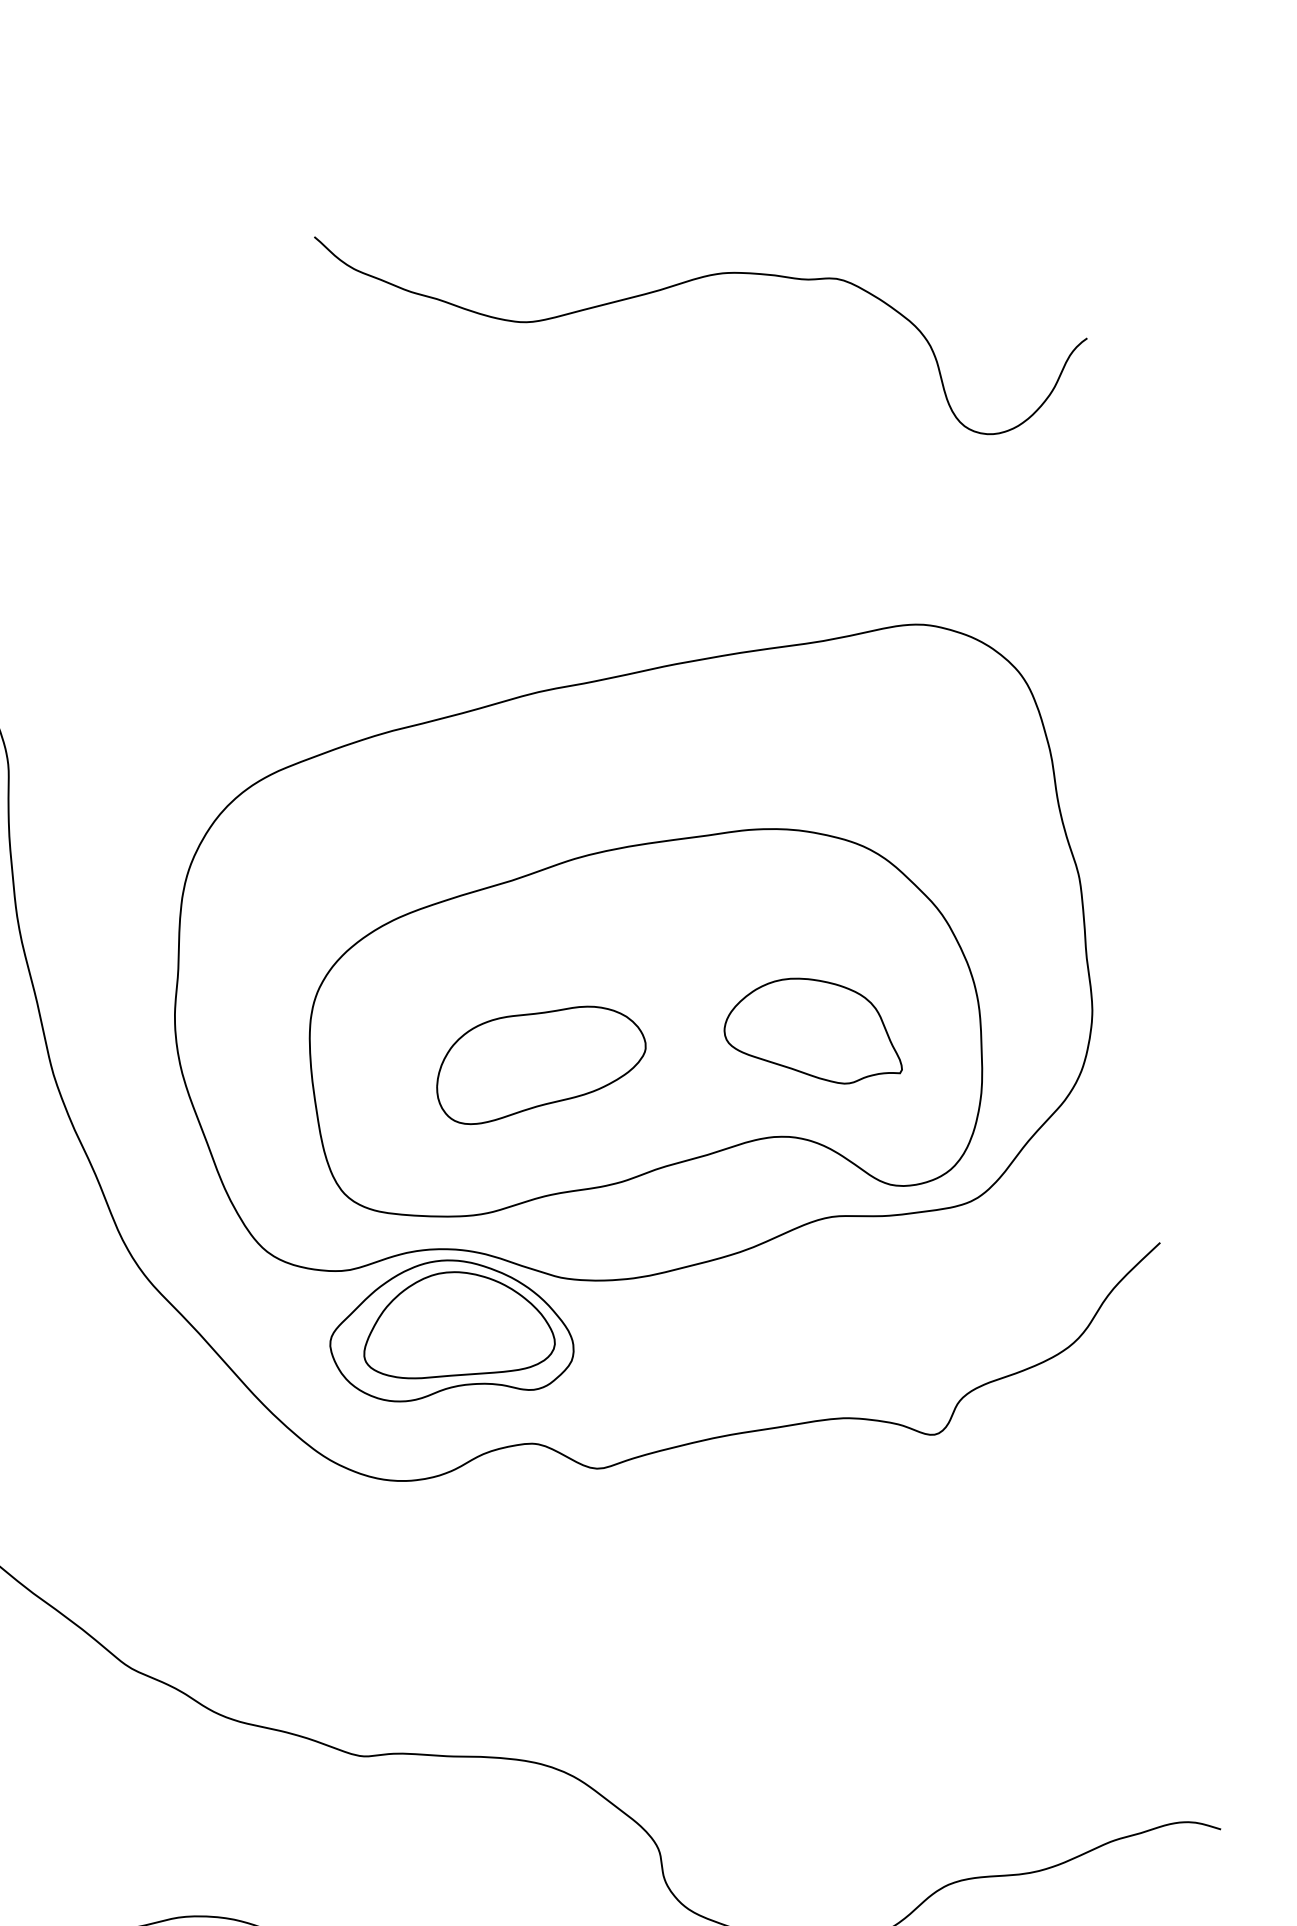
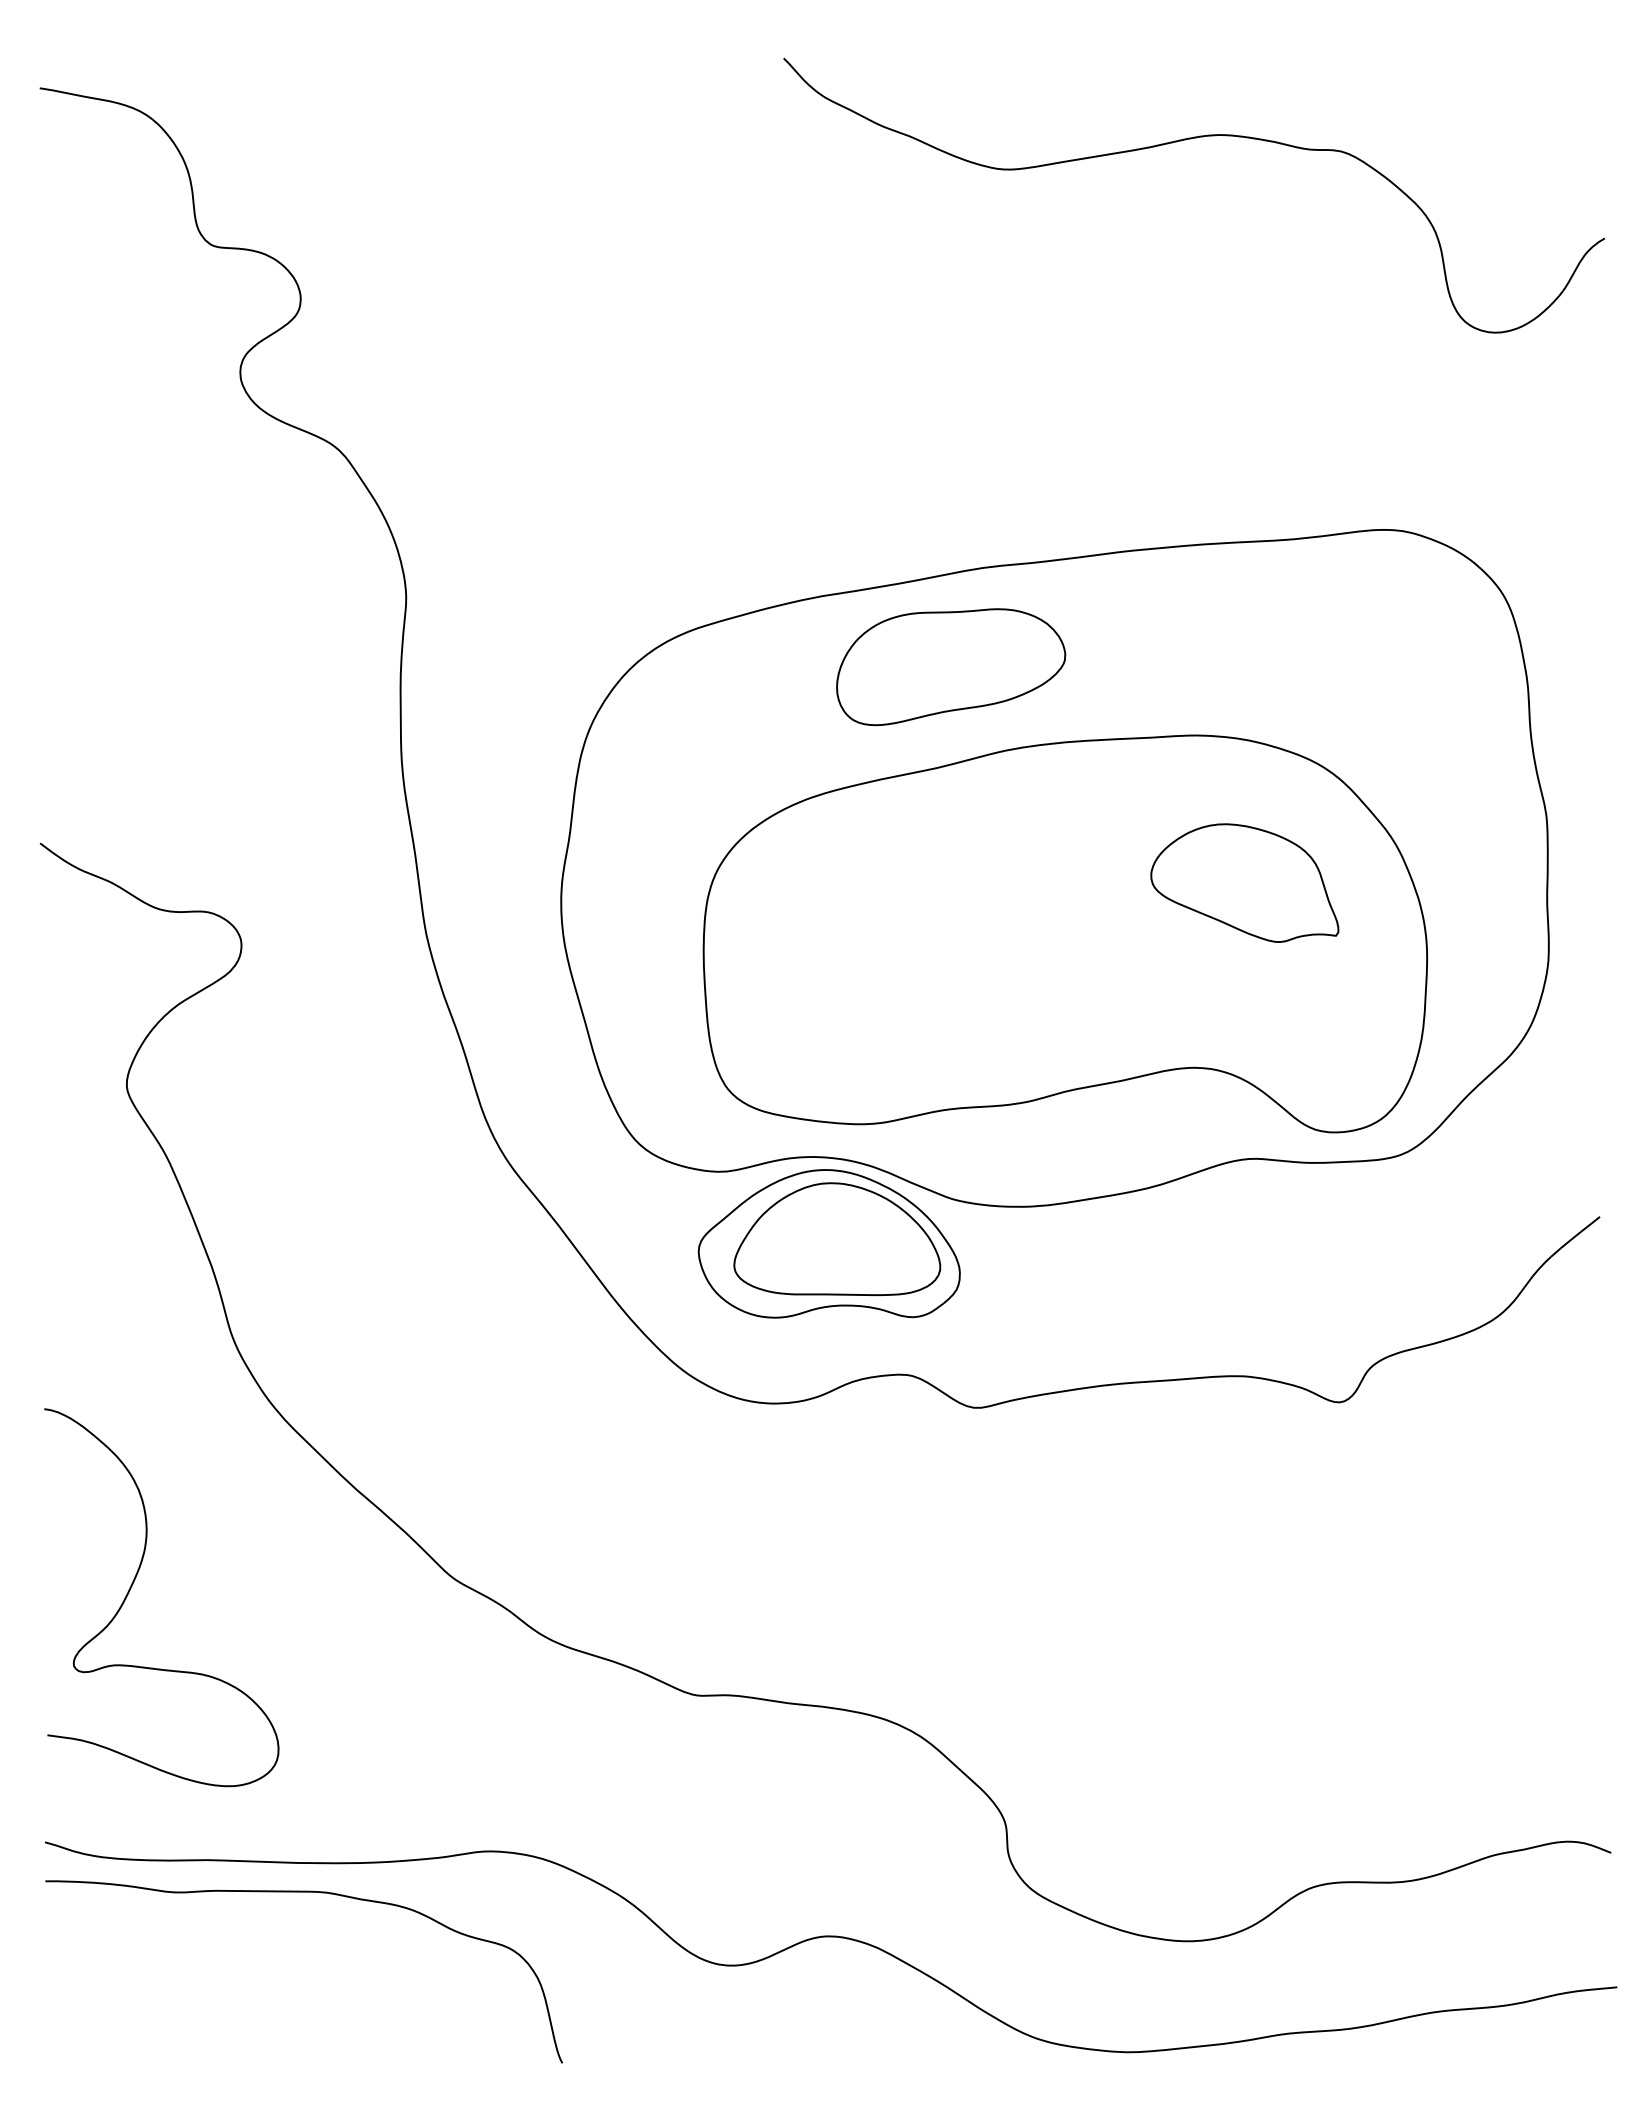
part: (811, 1031) -> (1244, 882), moved
part: (541, 1064) -> (951, 667), moved

